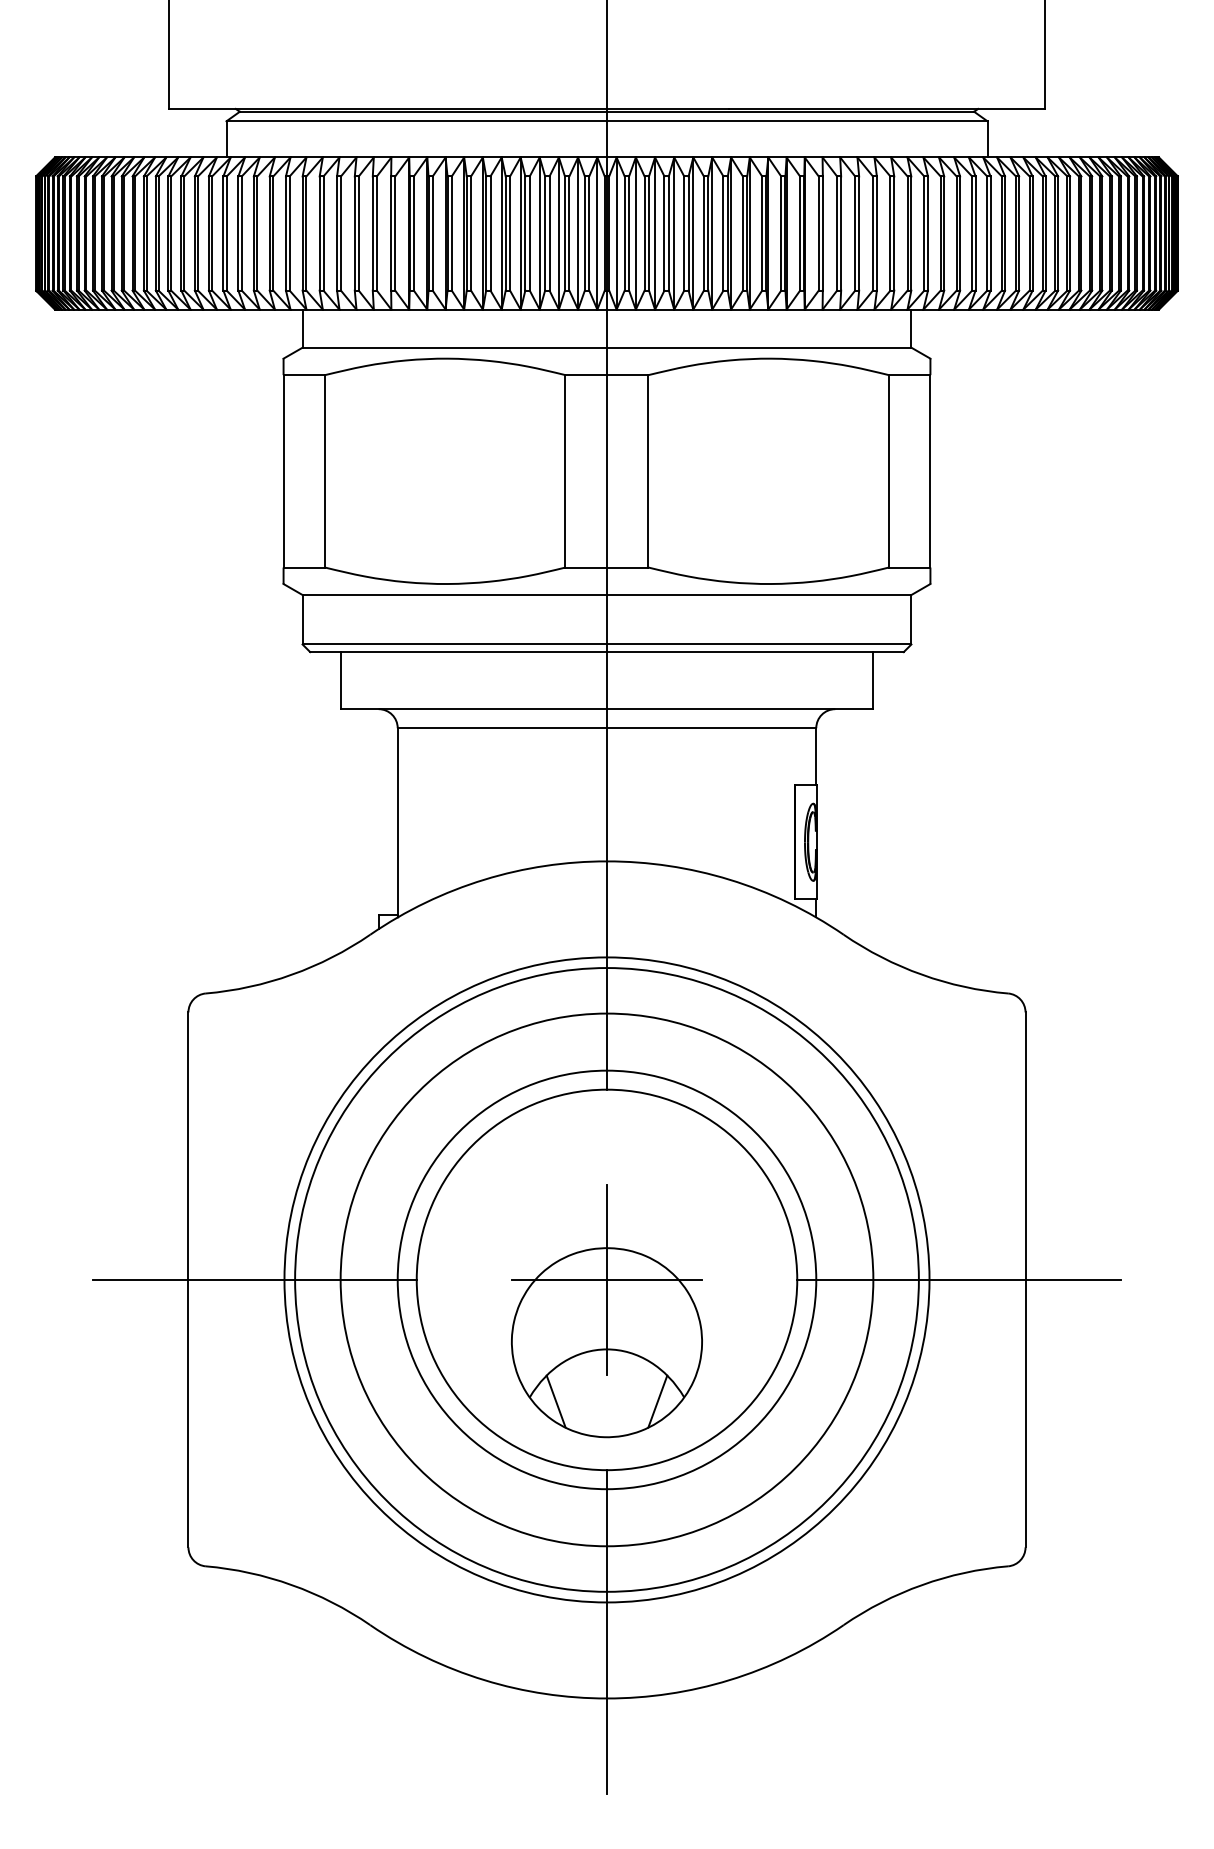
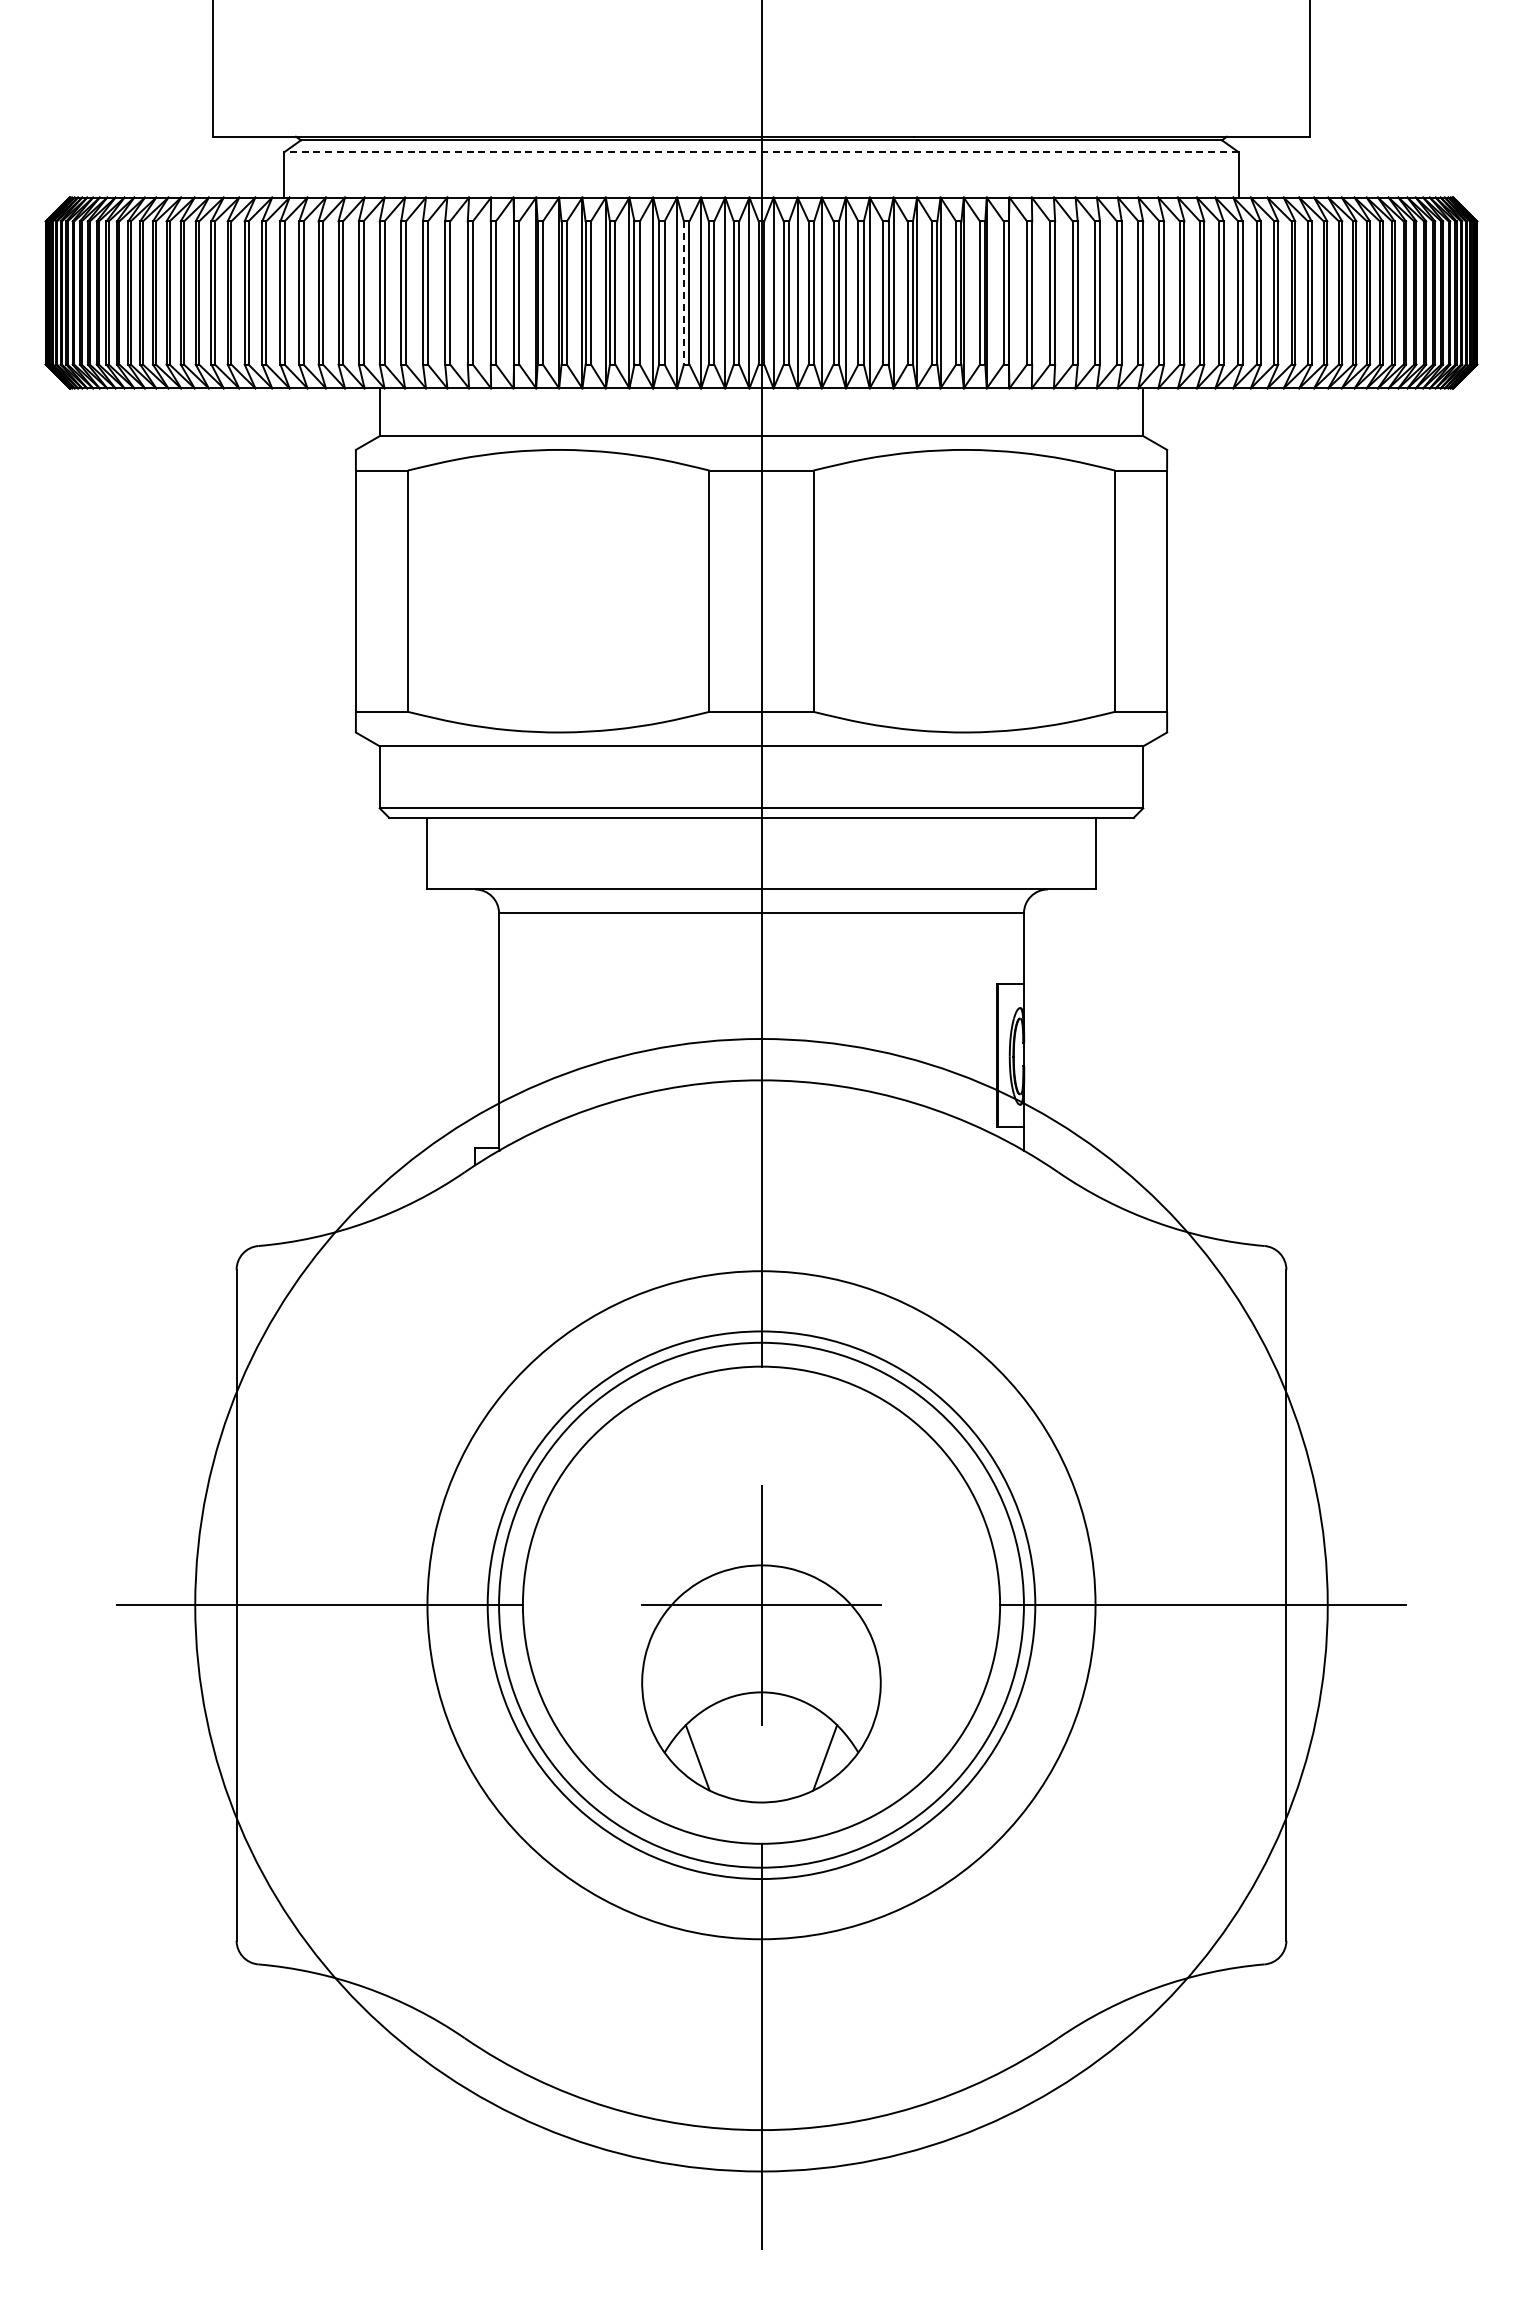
line: (607, 121) -> (761, 152), solid -> dashed
line: (544, 233) -> (683, 292), solid -> dashed
circle: (607, 1279) -> (761, 1604), size x1.4
circle: (607, 1280) -> (761, 1605), size x0.7

